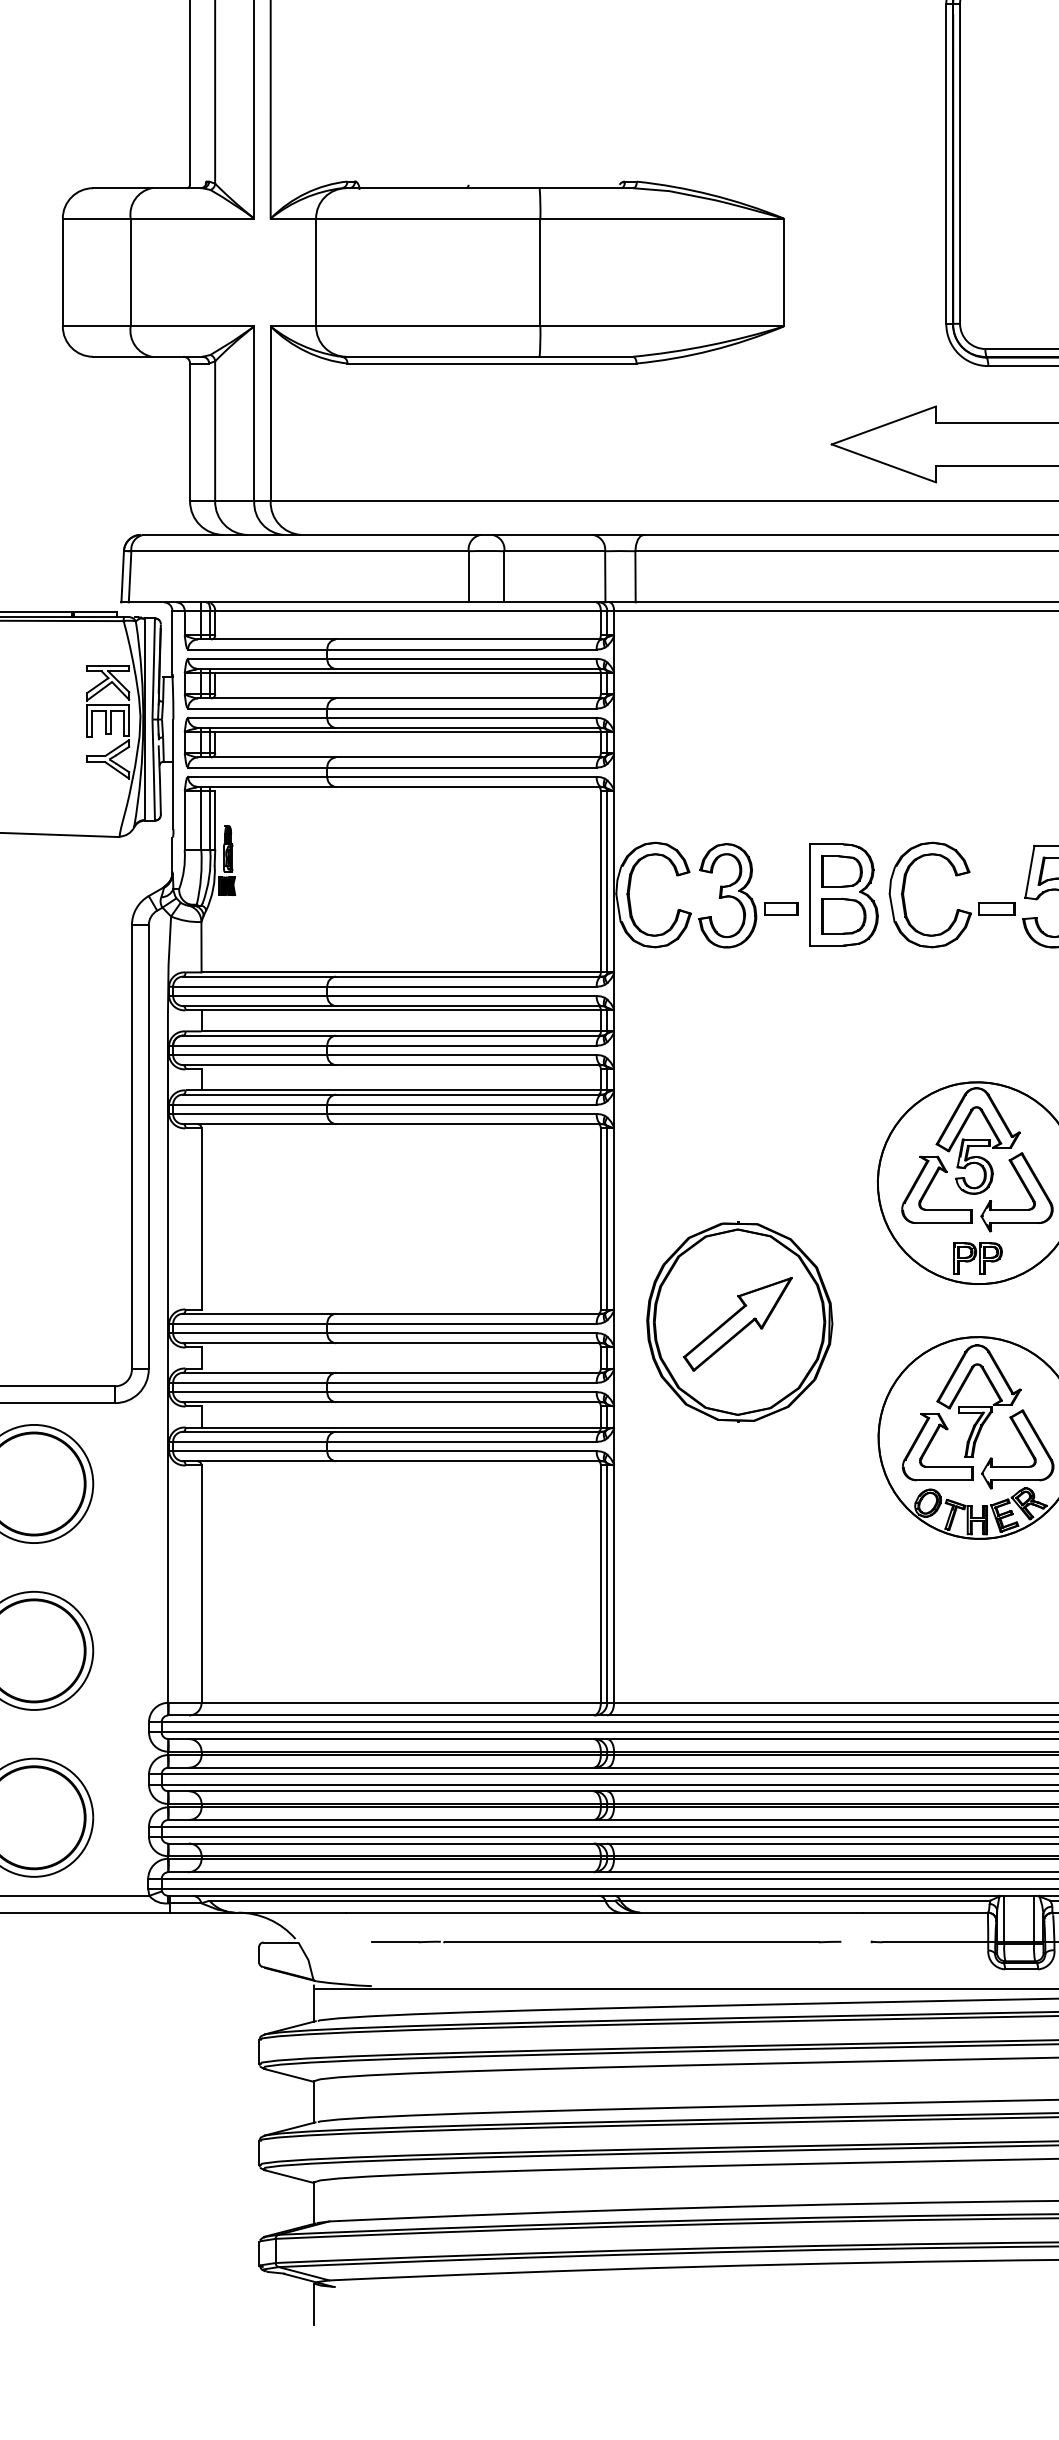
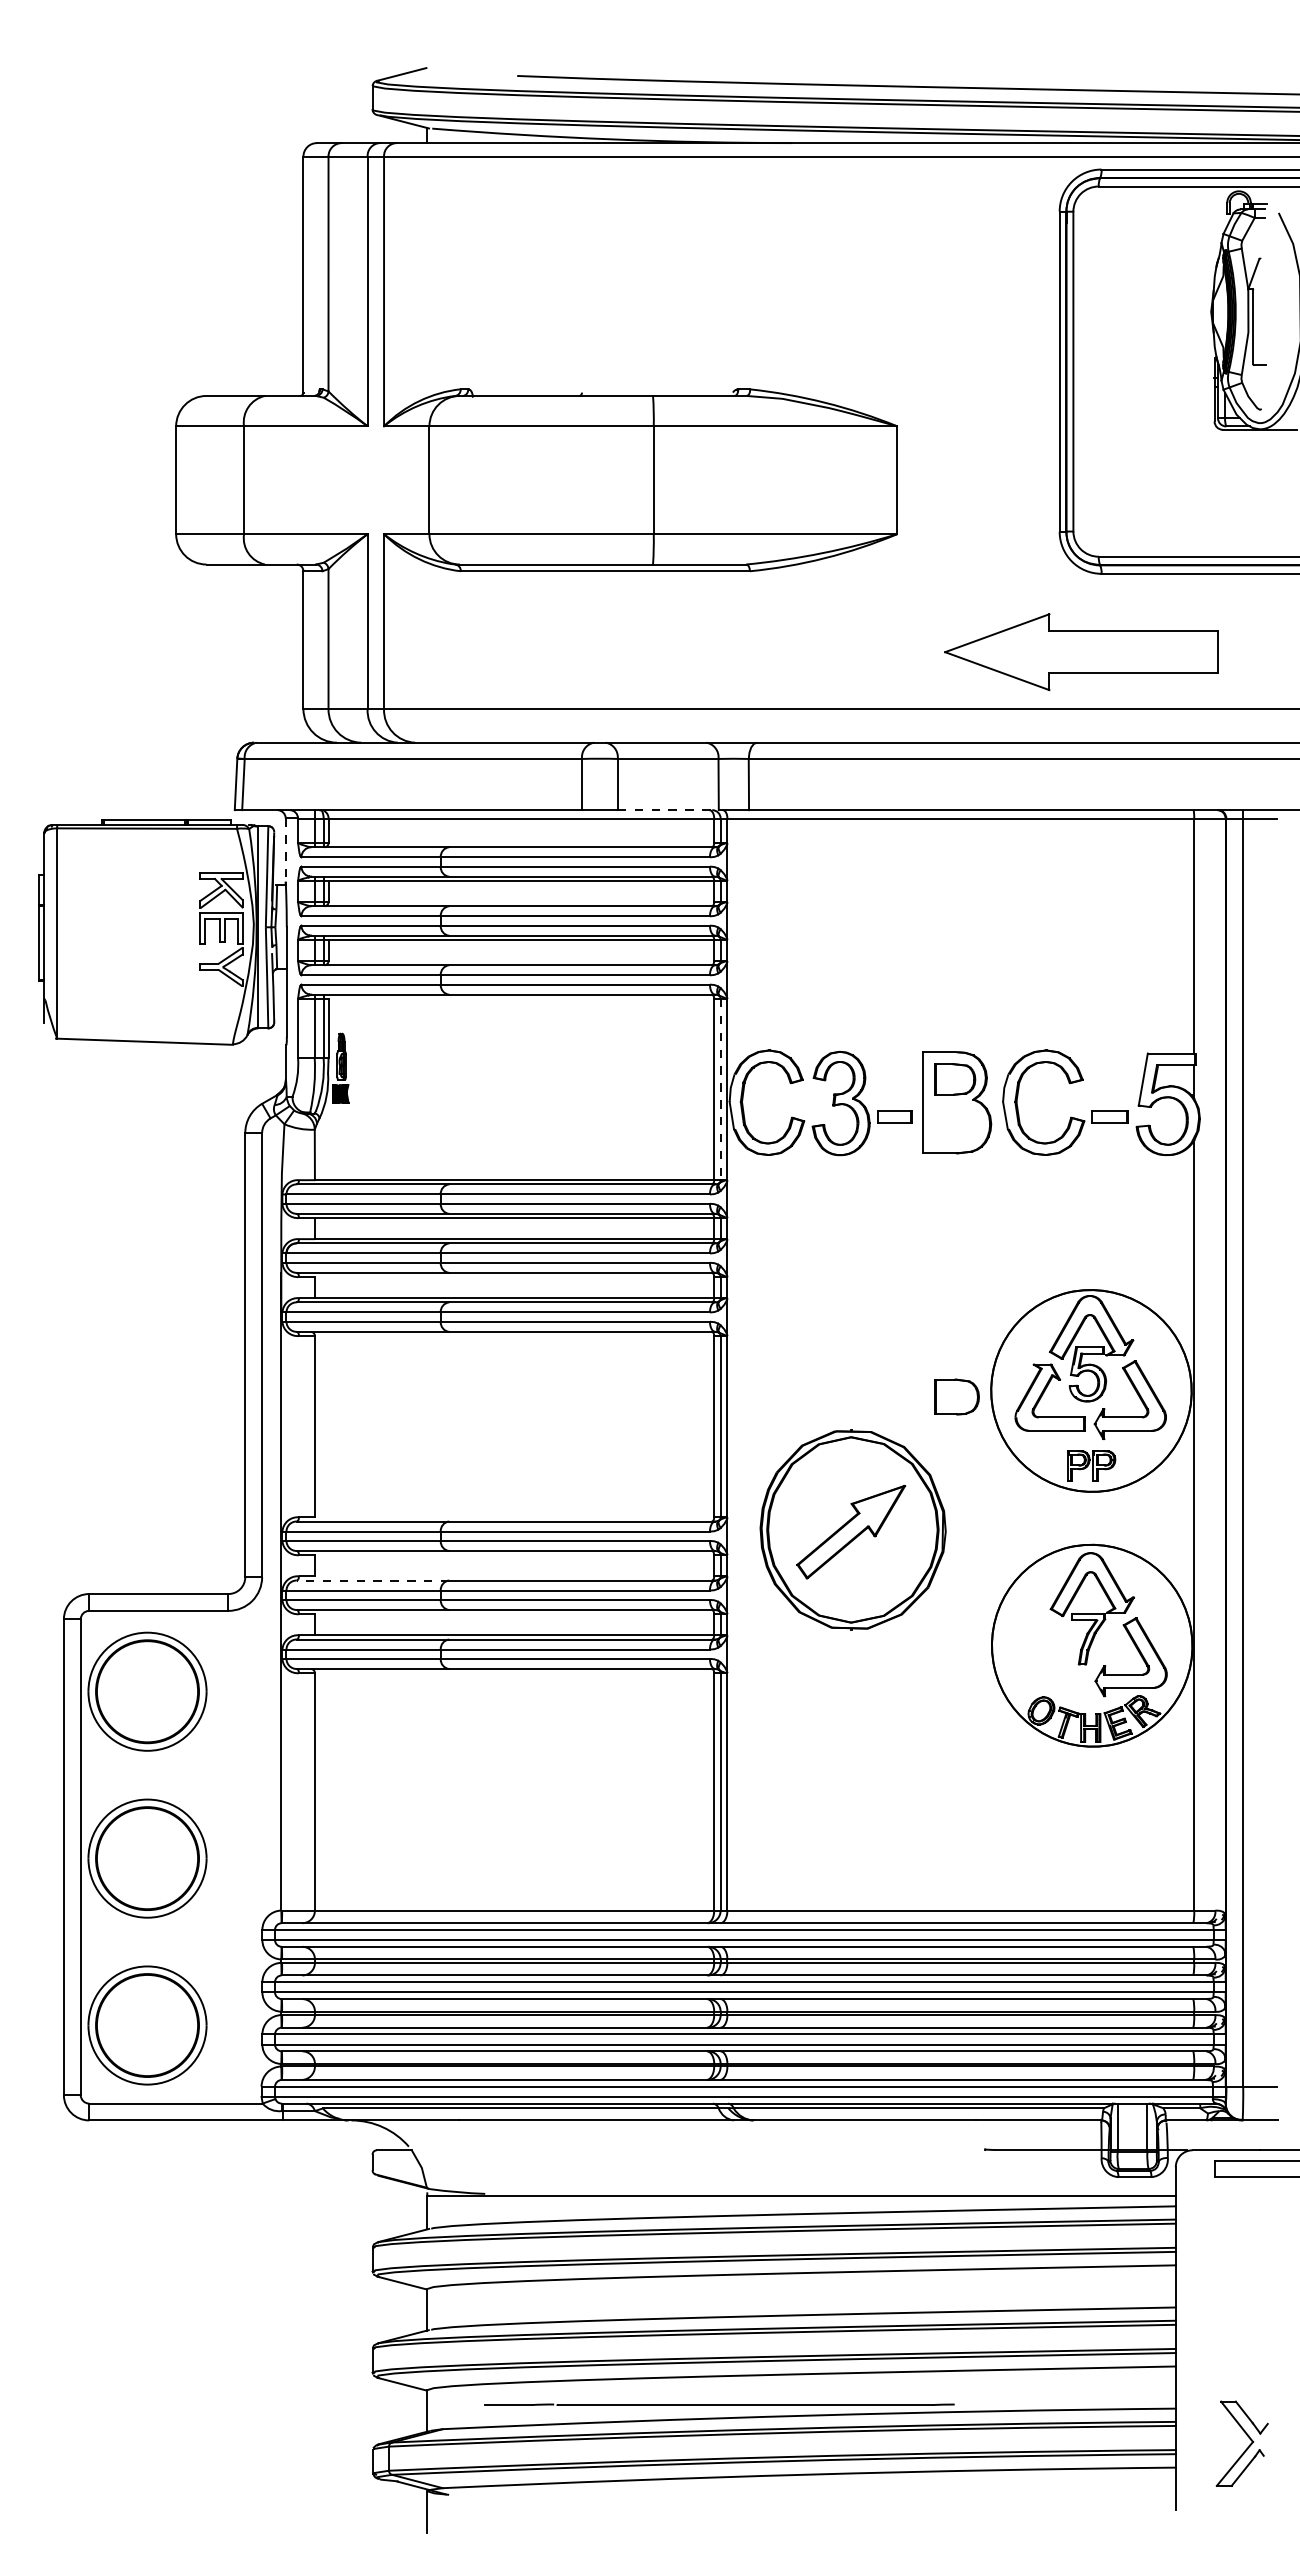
line: (555, 602) -> (668, 810), solid -> dashed
line: (172, 642) -> (285, 850), solid -> dashed
line: (607, 881) -> (720, 1089), solid -> dashed
part: (843, 915) -> (956, 1396), moved
line: (259, 1372) -> (372, 1580), solid -> dashed
part: (931, 1443) -> (1044, 1651), removed
line: (606, 1941) -> (719, 2404), moved

